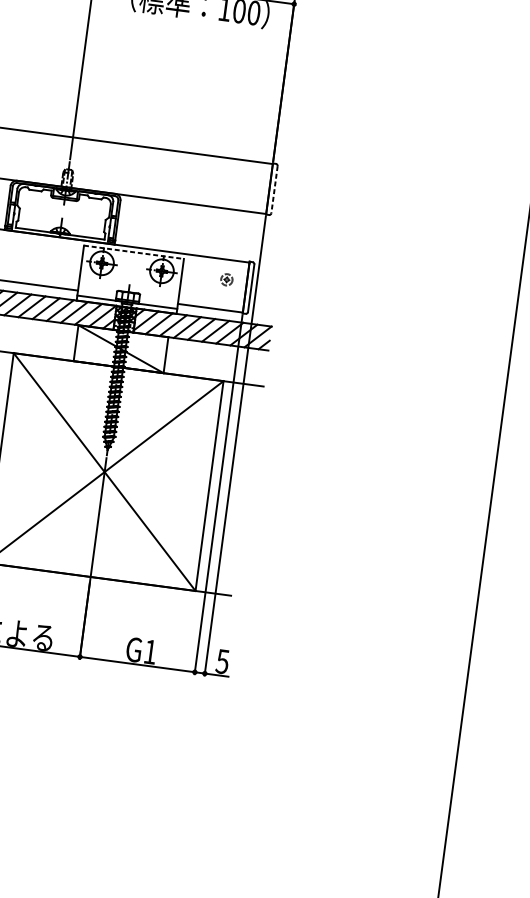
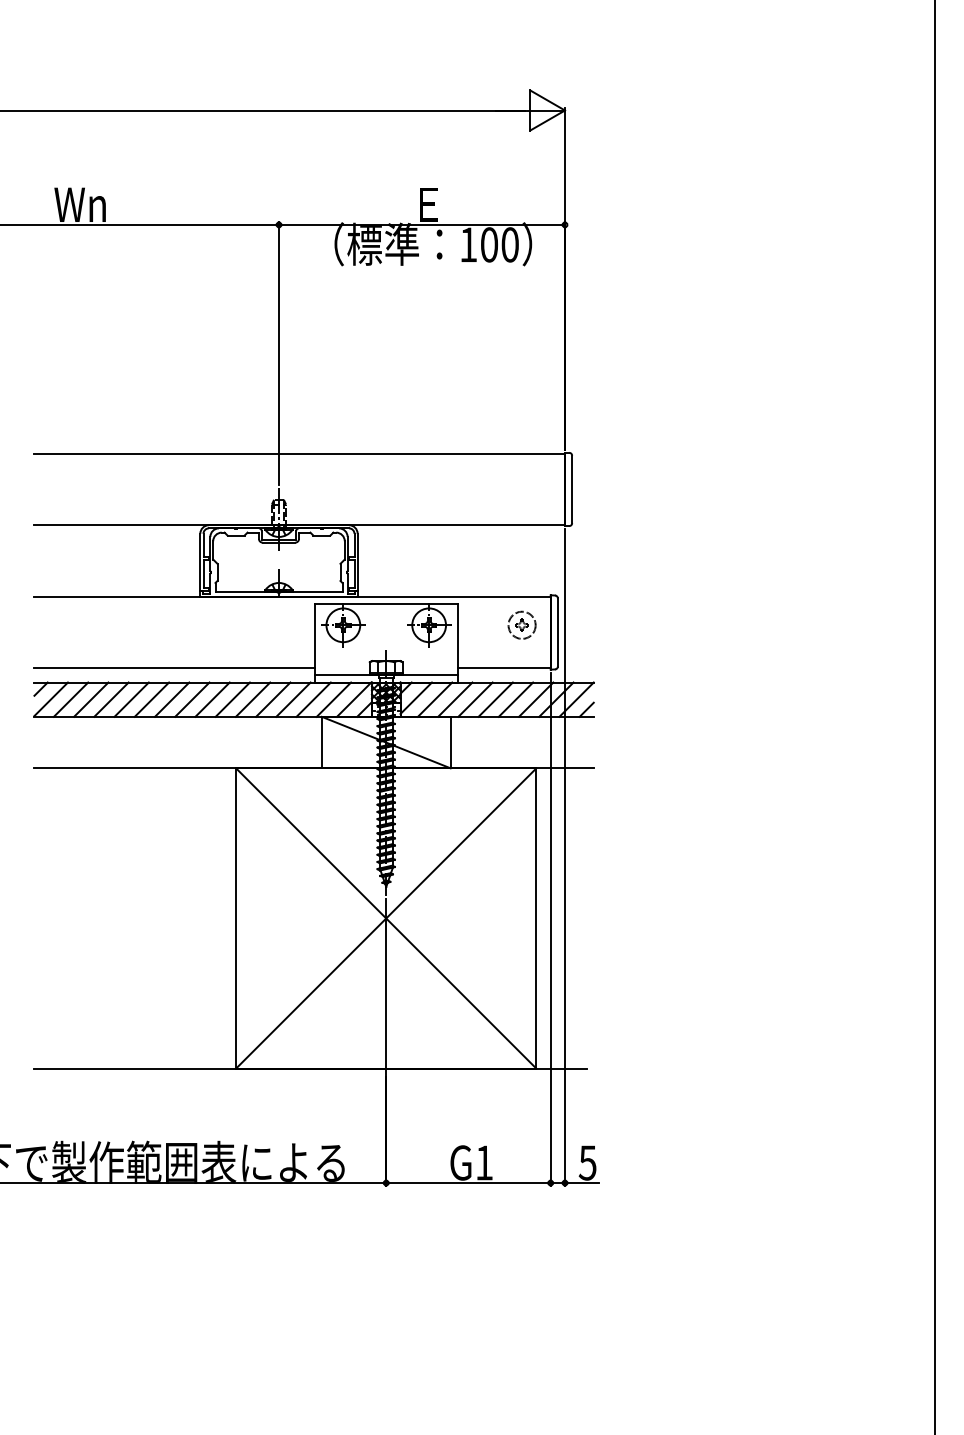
line: (274, 189) -> (572, 489), dashed -> solid
line: (134, 252) -> (386, 603), dashed -> solid
part: (226, 279) -> (521, 624), size x1.67

